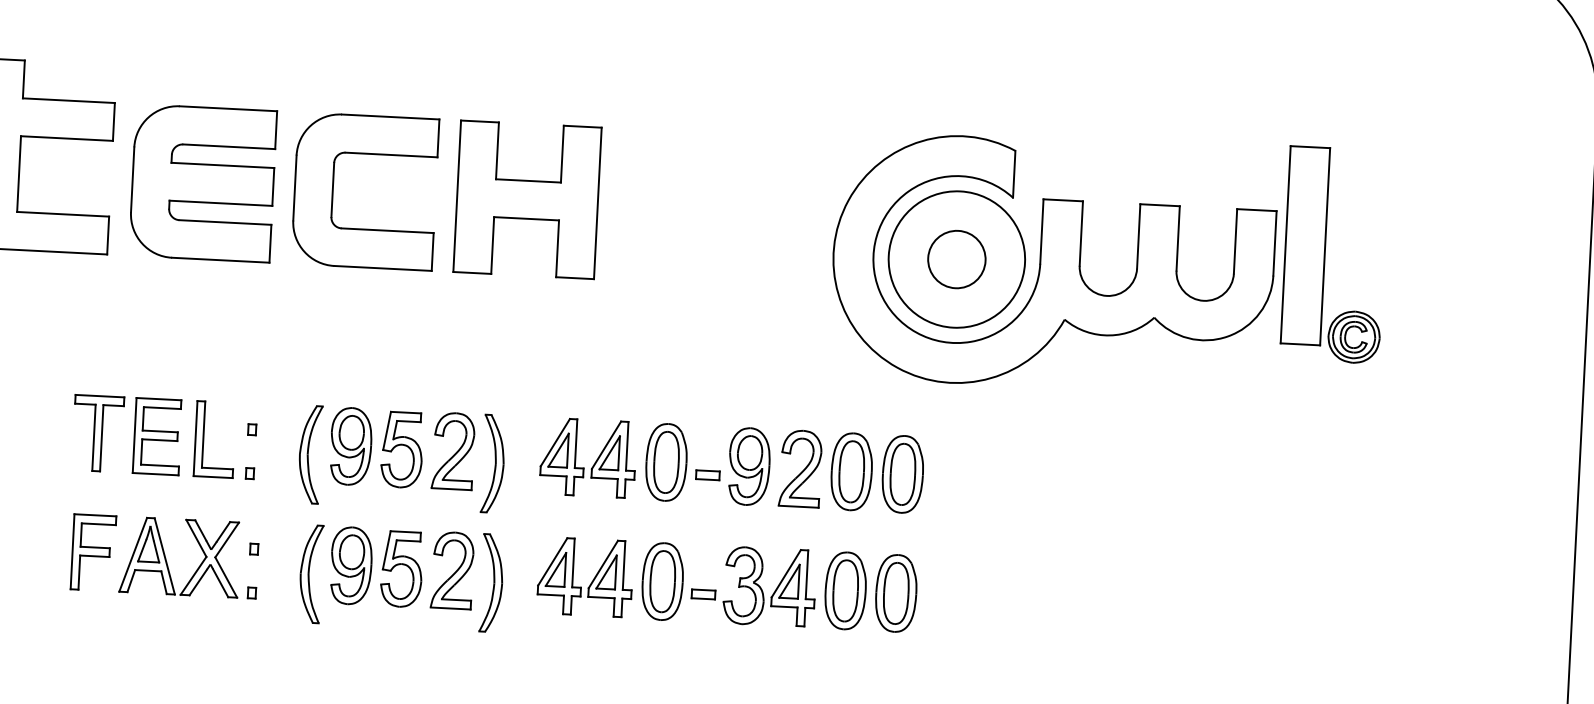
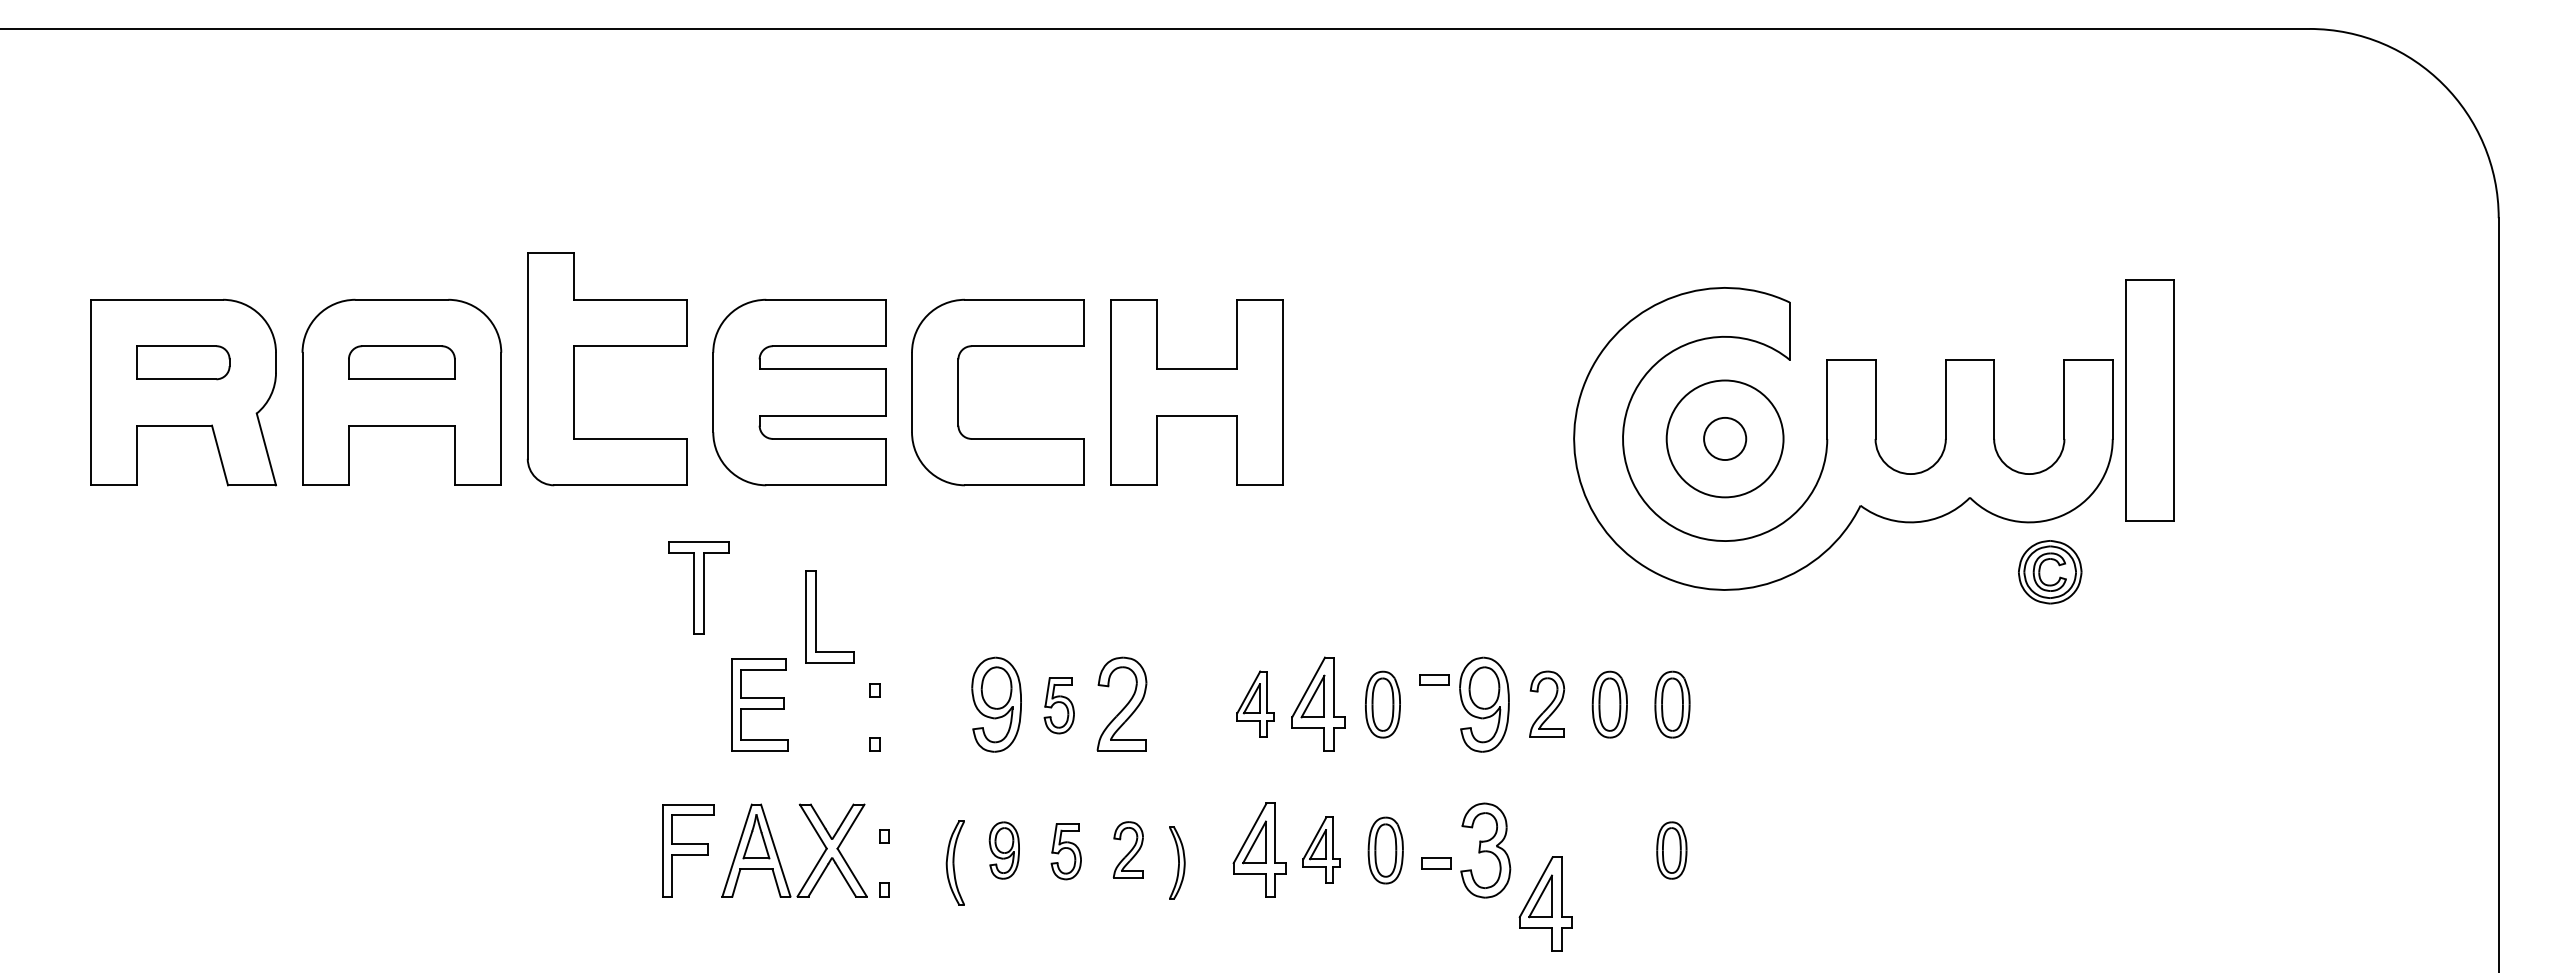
circle: (956, 259) -> (1724, 438), size x0.7
circle: (957, 259) -> (1725, 438), size x0.6
part: (1354, 337) -> (2050, 572), moved
part: (97, 433) -> (698, 587), moved
part: (204, 438) -> (816, 616), moved
part: (402, 449) -> (1059, 705), size x0.6
part: (309, 454) -> (946, 717), removed
part: (562, 456) -> (1255, 703), size x0.7
part: (666, 462) -> (1382, 704), size x0.7
part: (493, 464) -> (1171, 717), removed
part: (800, 468) -> (1546, 703), size x0.7
part: (851, 471) -> (1609, 704), size x0.7
part: (708, 474) -> (1434, 679), moved
part: (902, 474) -> (1672, 704), size x0.7
part: (351, 565) -> (1004, 850), size x0.6
part: (402, 569) -> (1066, 851), size x0.6
part: (452, 570) -> (1128, 849), size x0.6
part: (311, 573) -> (955, 862), size x0.7
part: (610, 578) -> (1321, 849), size x0.7
part: (662, 581) -> (1385, 850), size x0.7
part: (492, 582) -> (1177, 862), size x0.6
part: (793, 587) -> (1545, 903), moved
part: (845, 590) -> (1609, 850), removed
part: (896, 593) -> (1671, 850), size x0.6

